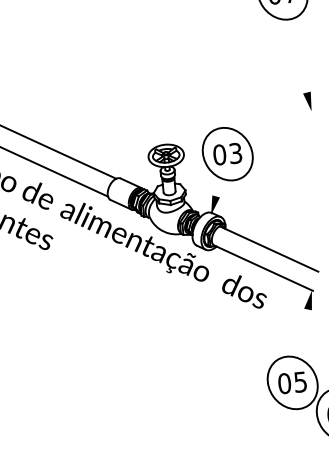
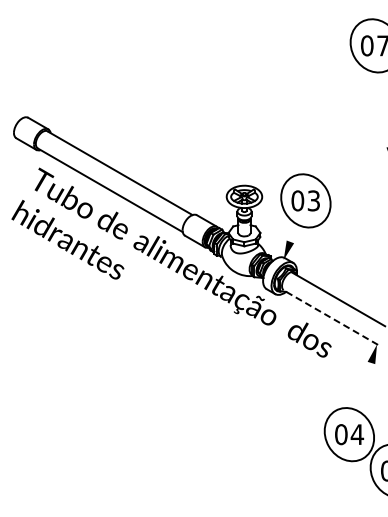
line: (263, 268) -> (330, 317), solid -> dashed
text: (300, 382) -> (357, 434), 05 -> 04

